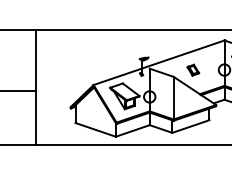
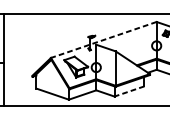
line: (158, 62) -> (103, 39), solid -> dashed
part: (193, 69) -> (131, 45), removed
line: (190, 126) -> (129, 91), solid -> dashed

